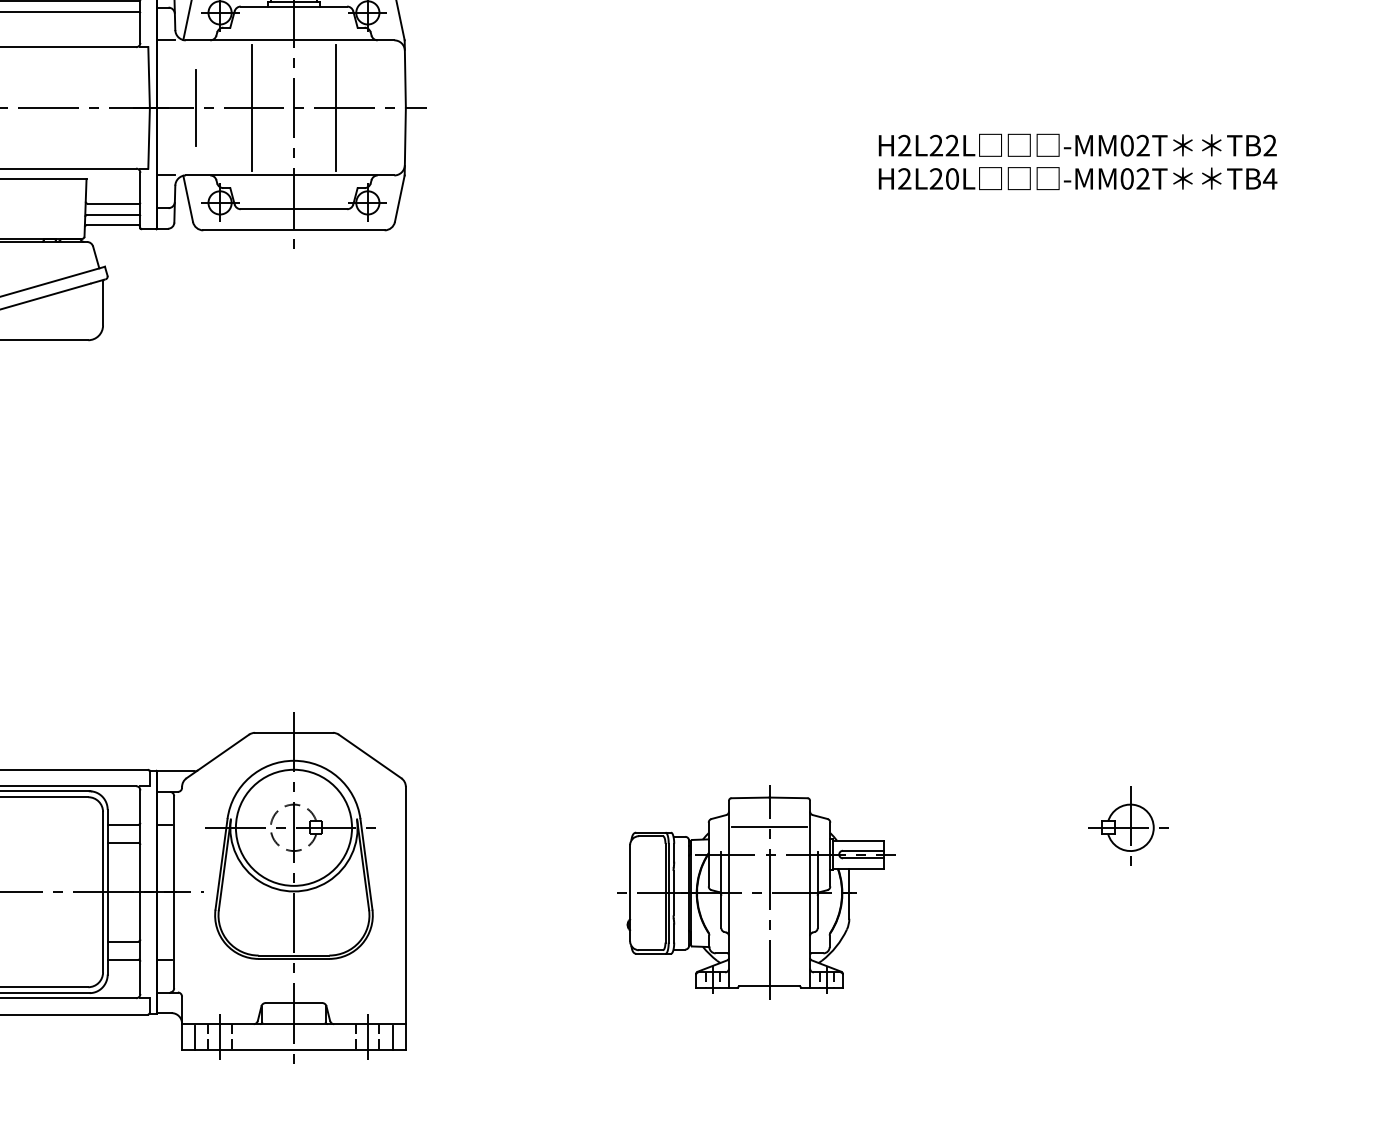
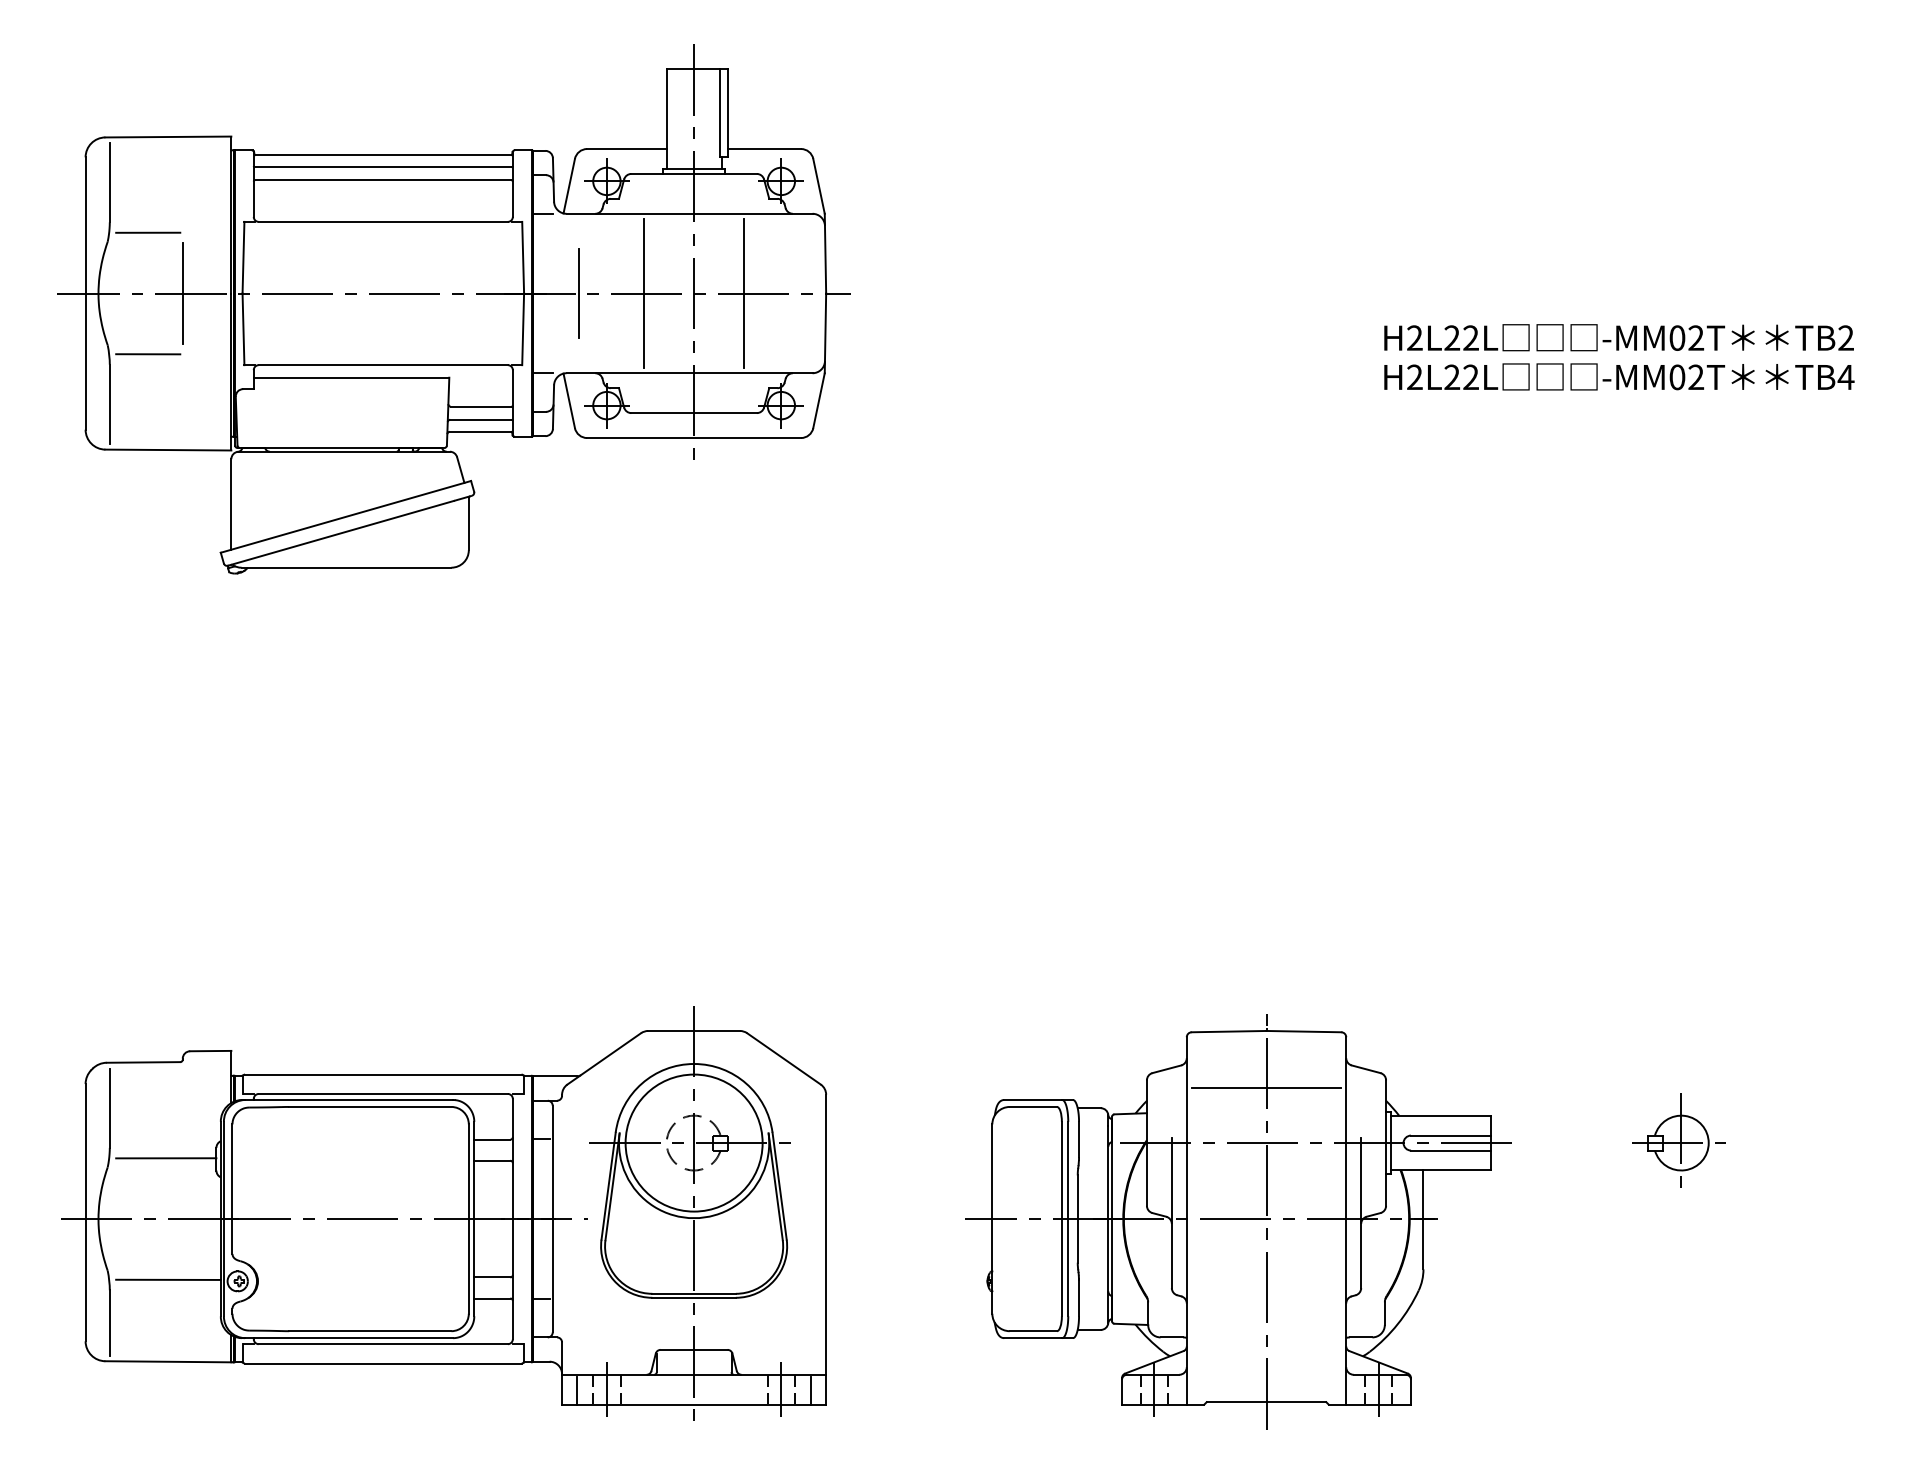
text: (951, 179) -> (1470, 377), H2L20L -> H2L22L
part: (755, 894) -> (1238, 1221), size x1.67

